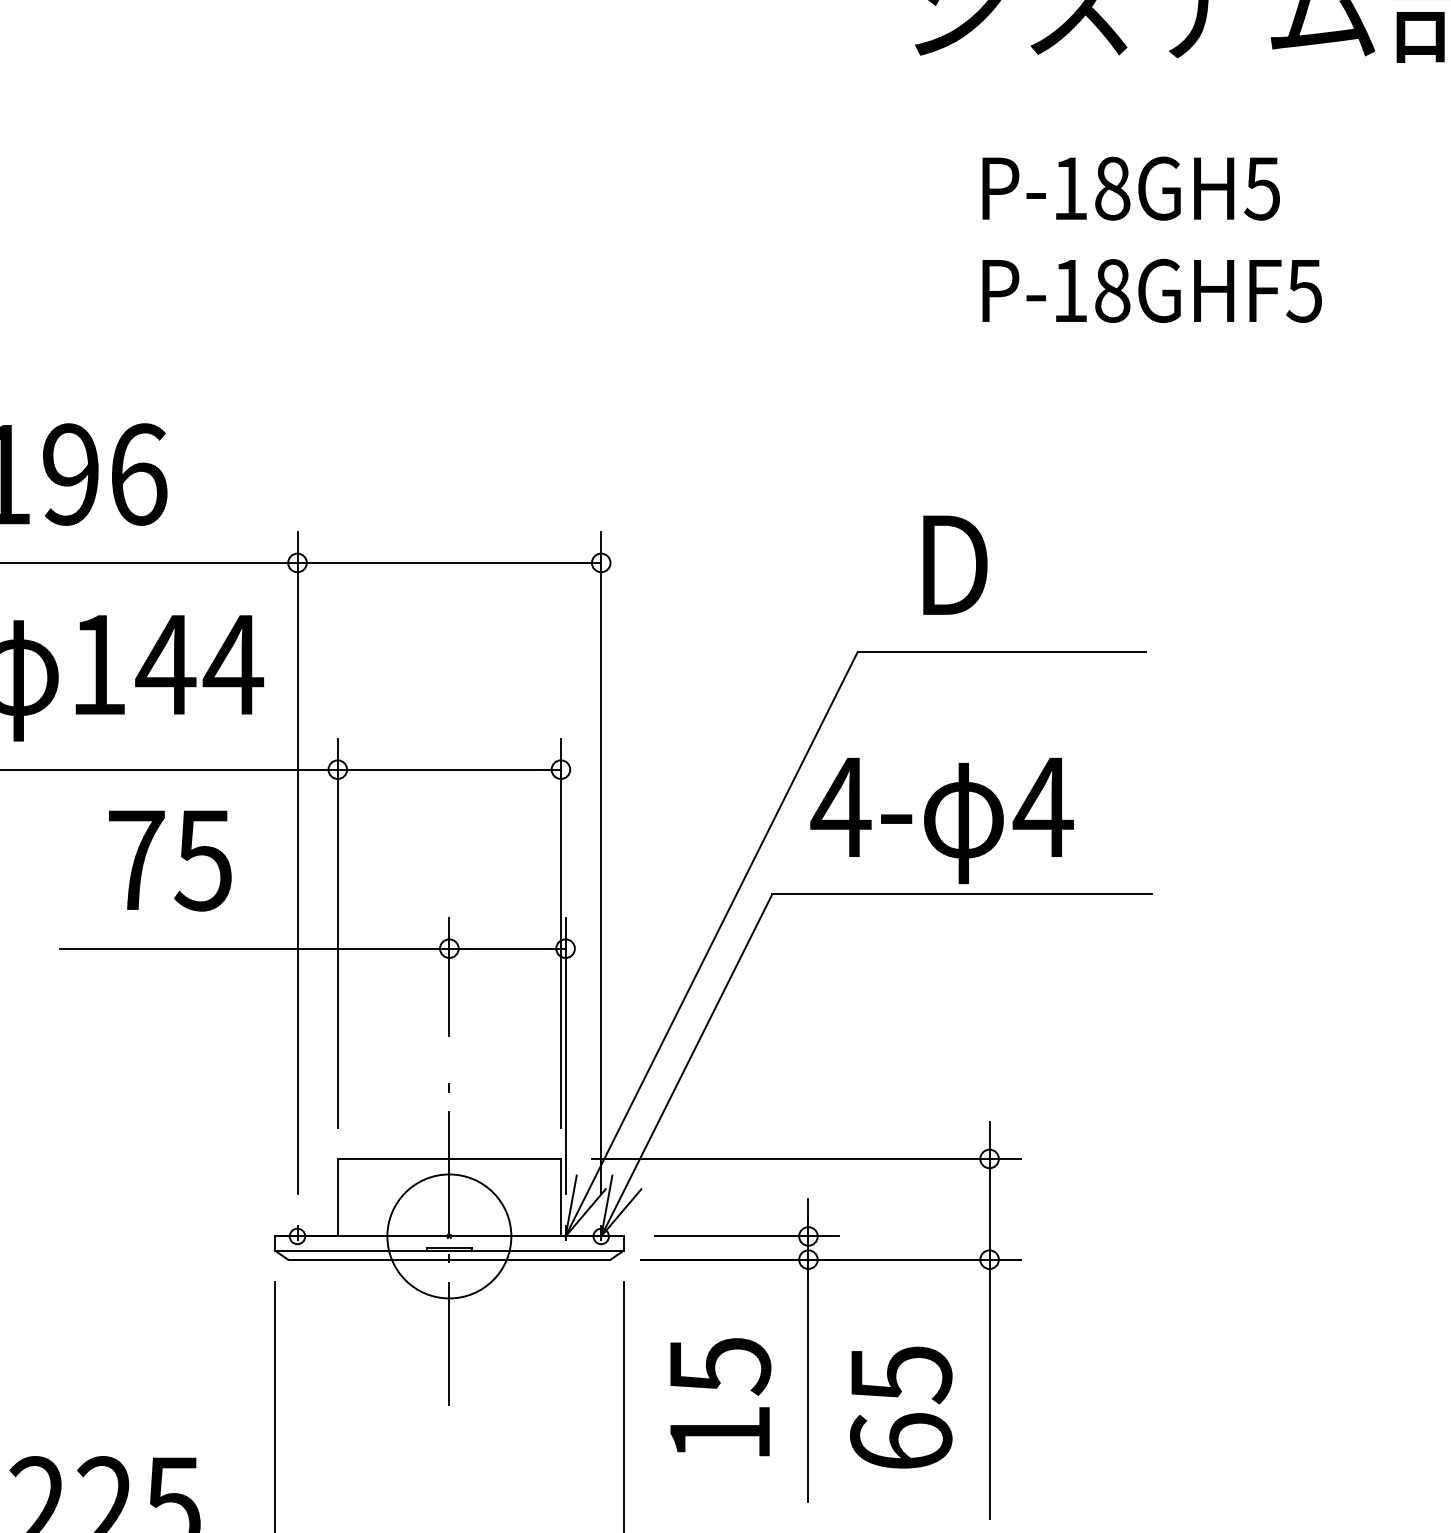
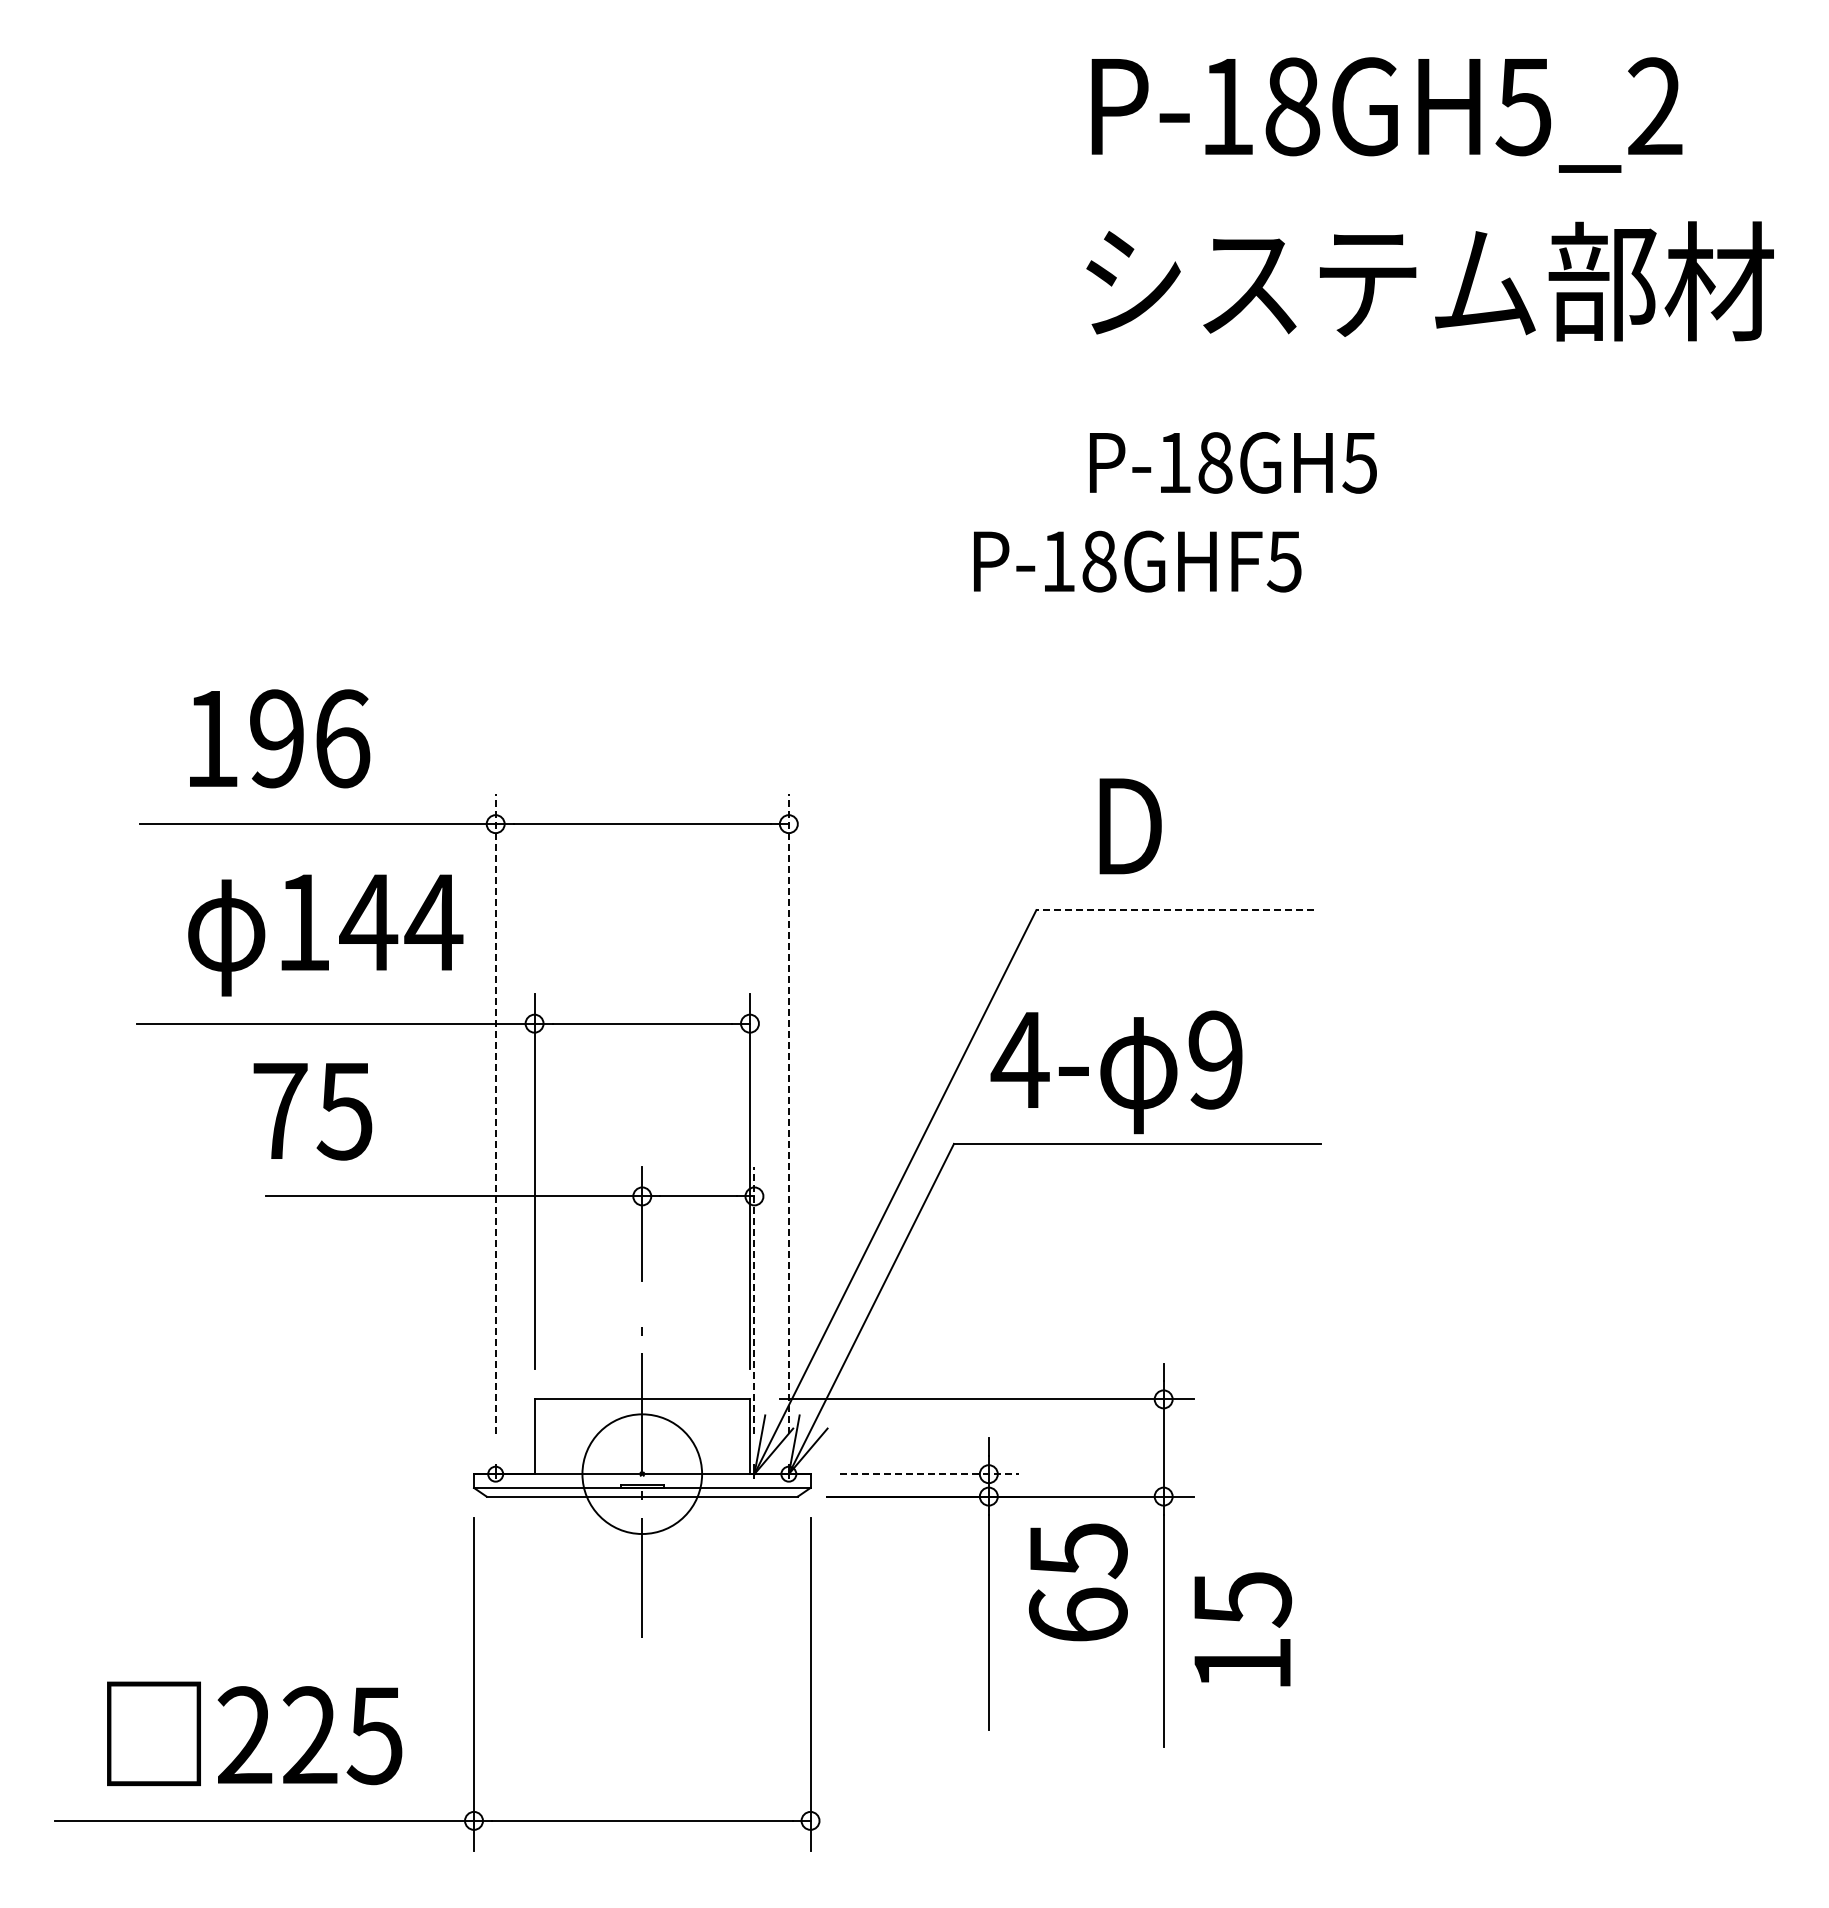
text: (1131, 188) -> (1233, 462), moved
text: (1152, 290) -> (1137, 561), moved
line: (1001, 652) -> (1175, 910), solid -> dashed
text: (1043, 806) -> (1215, 1059), 4 -> 9
text: (169, 860) -> (312, 1111), moved
line: (297, 862) -> (495, 1113), solid -> dashed
line: (600, 862) -> (788, 1113), solid -> dashed
line: (565, 1056) -> (754, 1300), solid -> dashed
line: (747, 1236) -> (930, 1474), solid -> dashed
text: (721, 1397) -> (1243, 1629), moved
text: (901, 1407) -> (1078, 1582), moved

